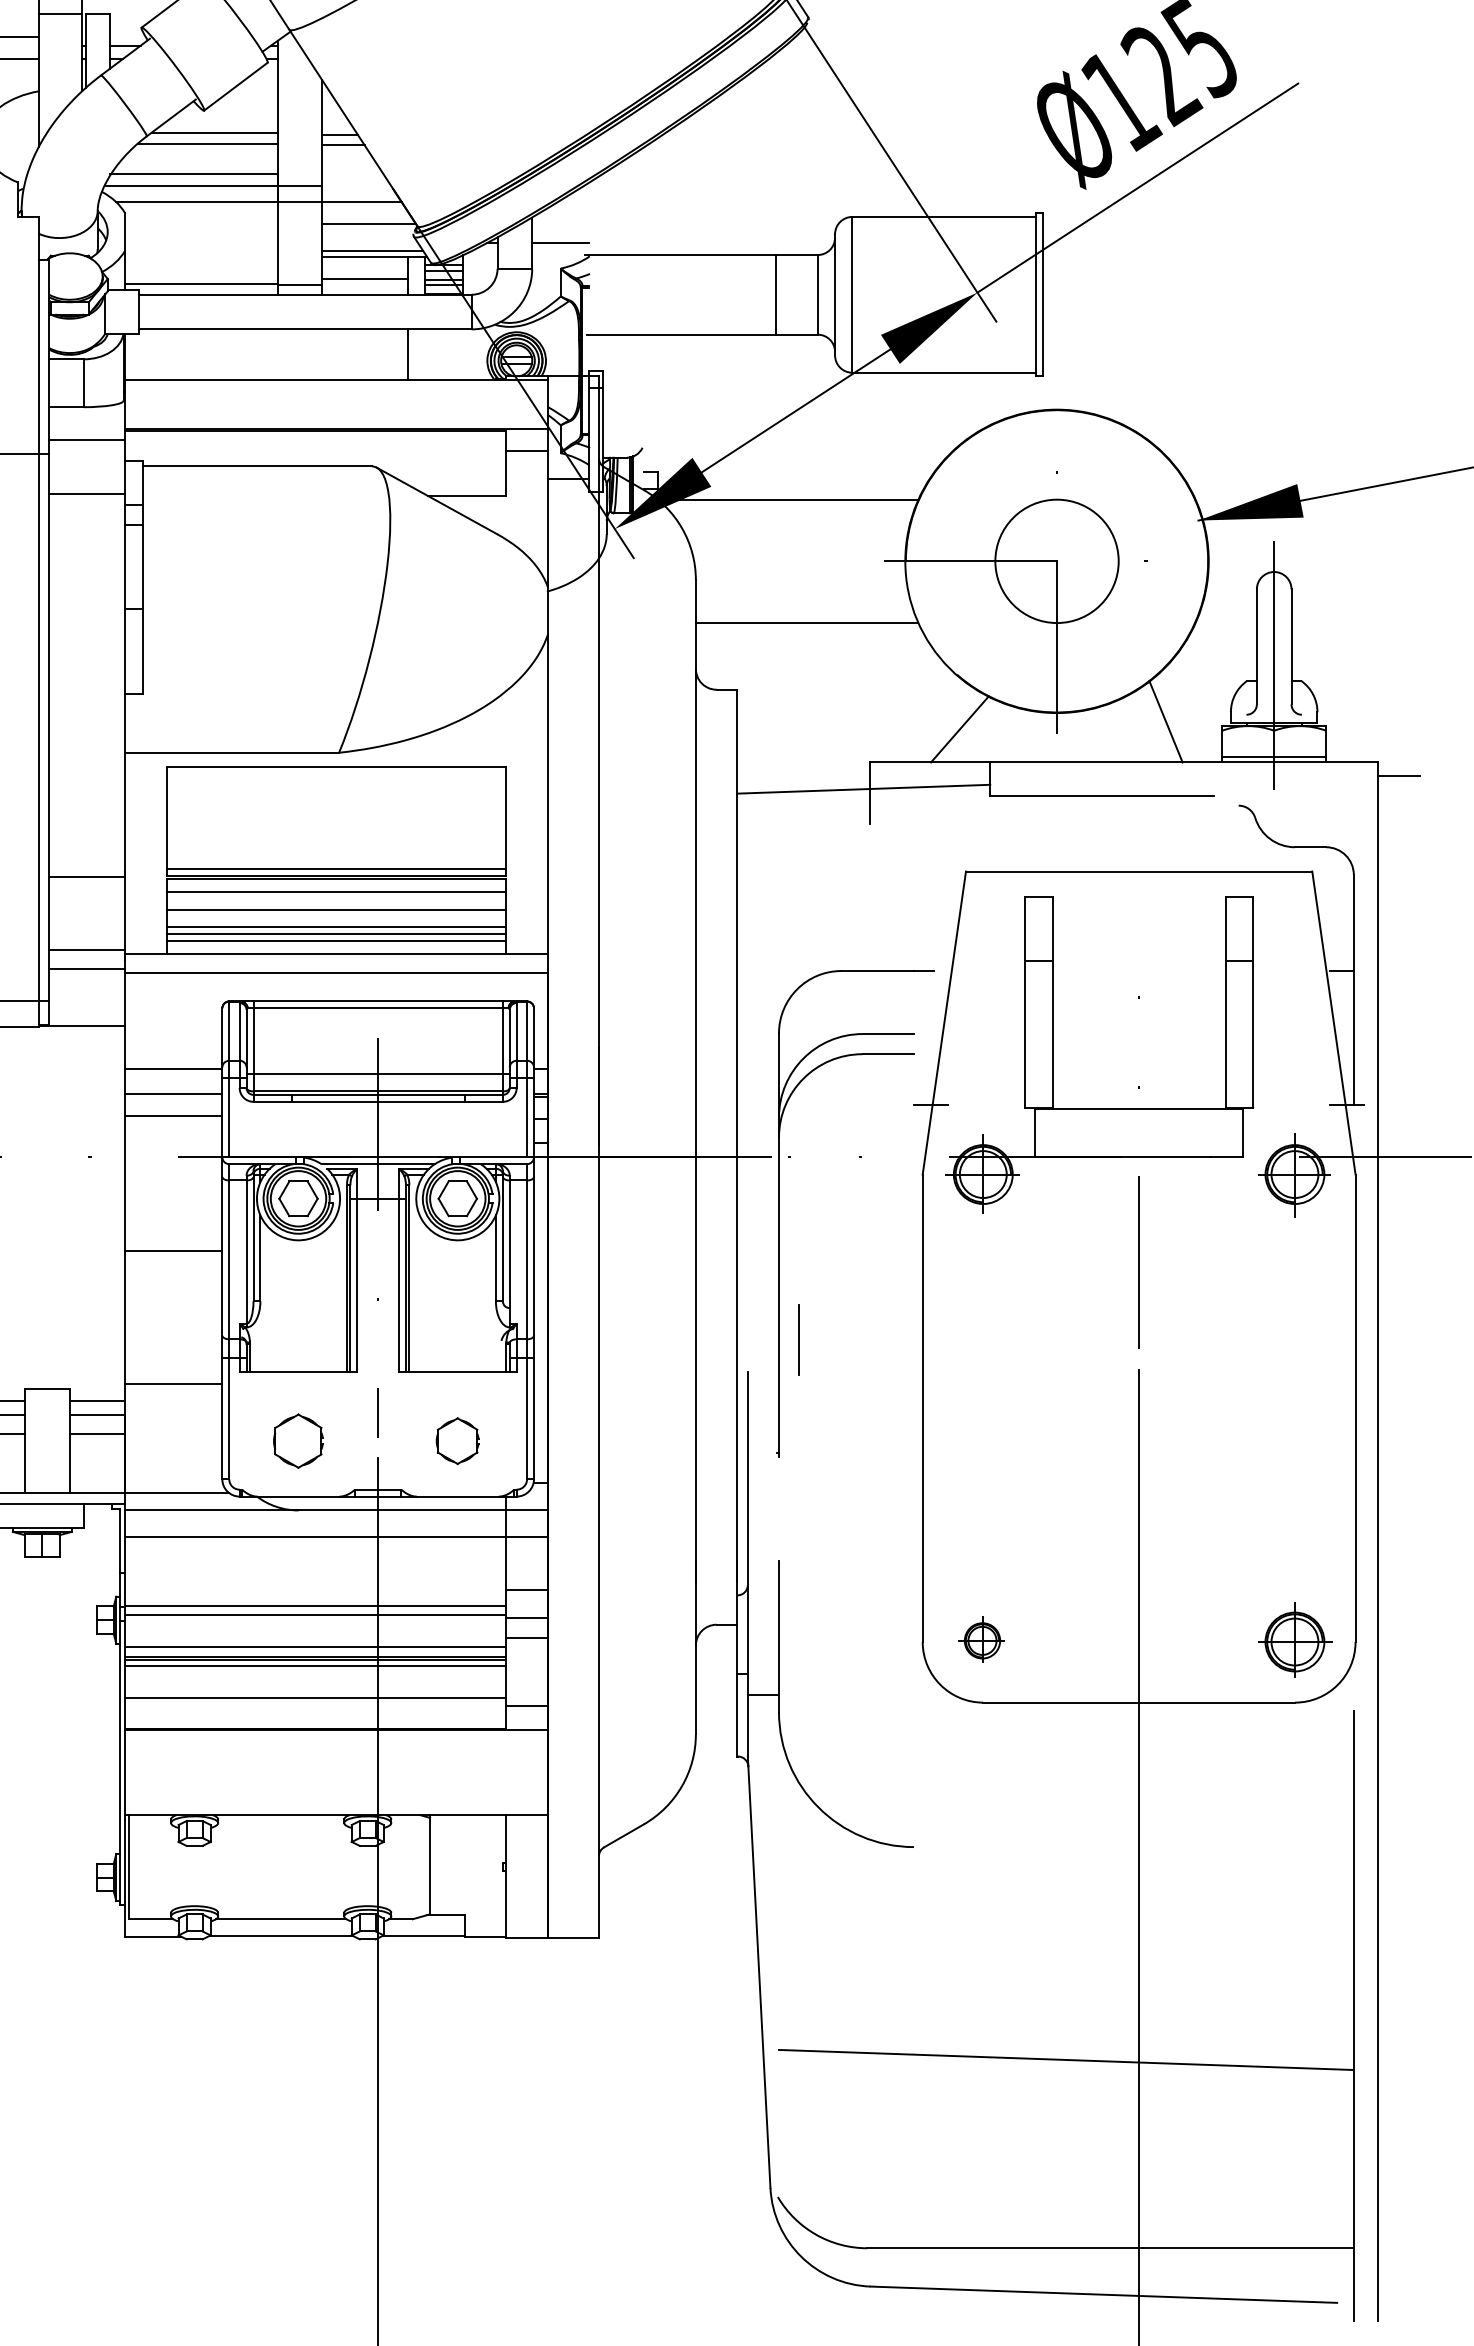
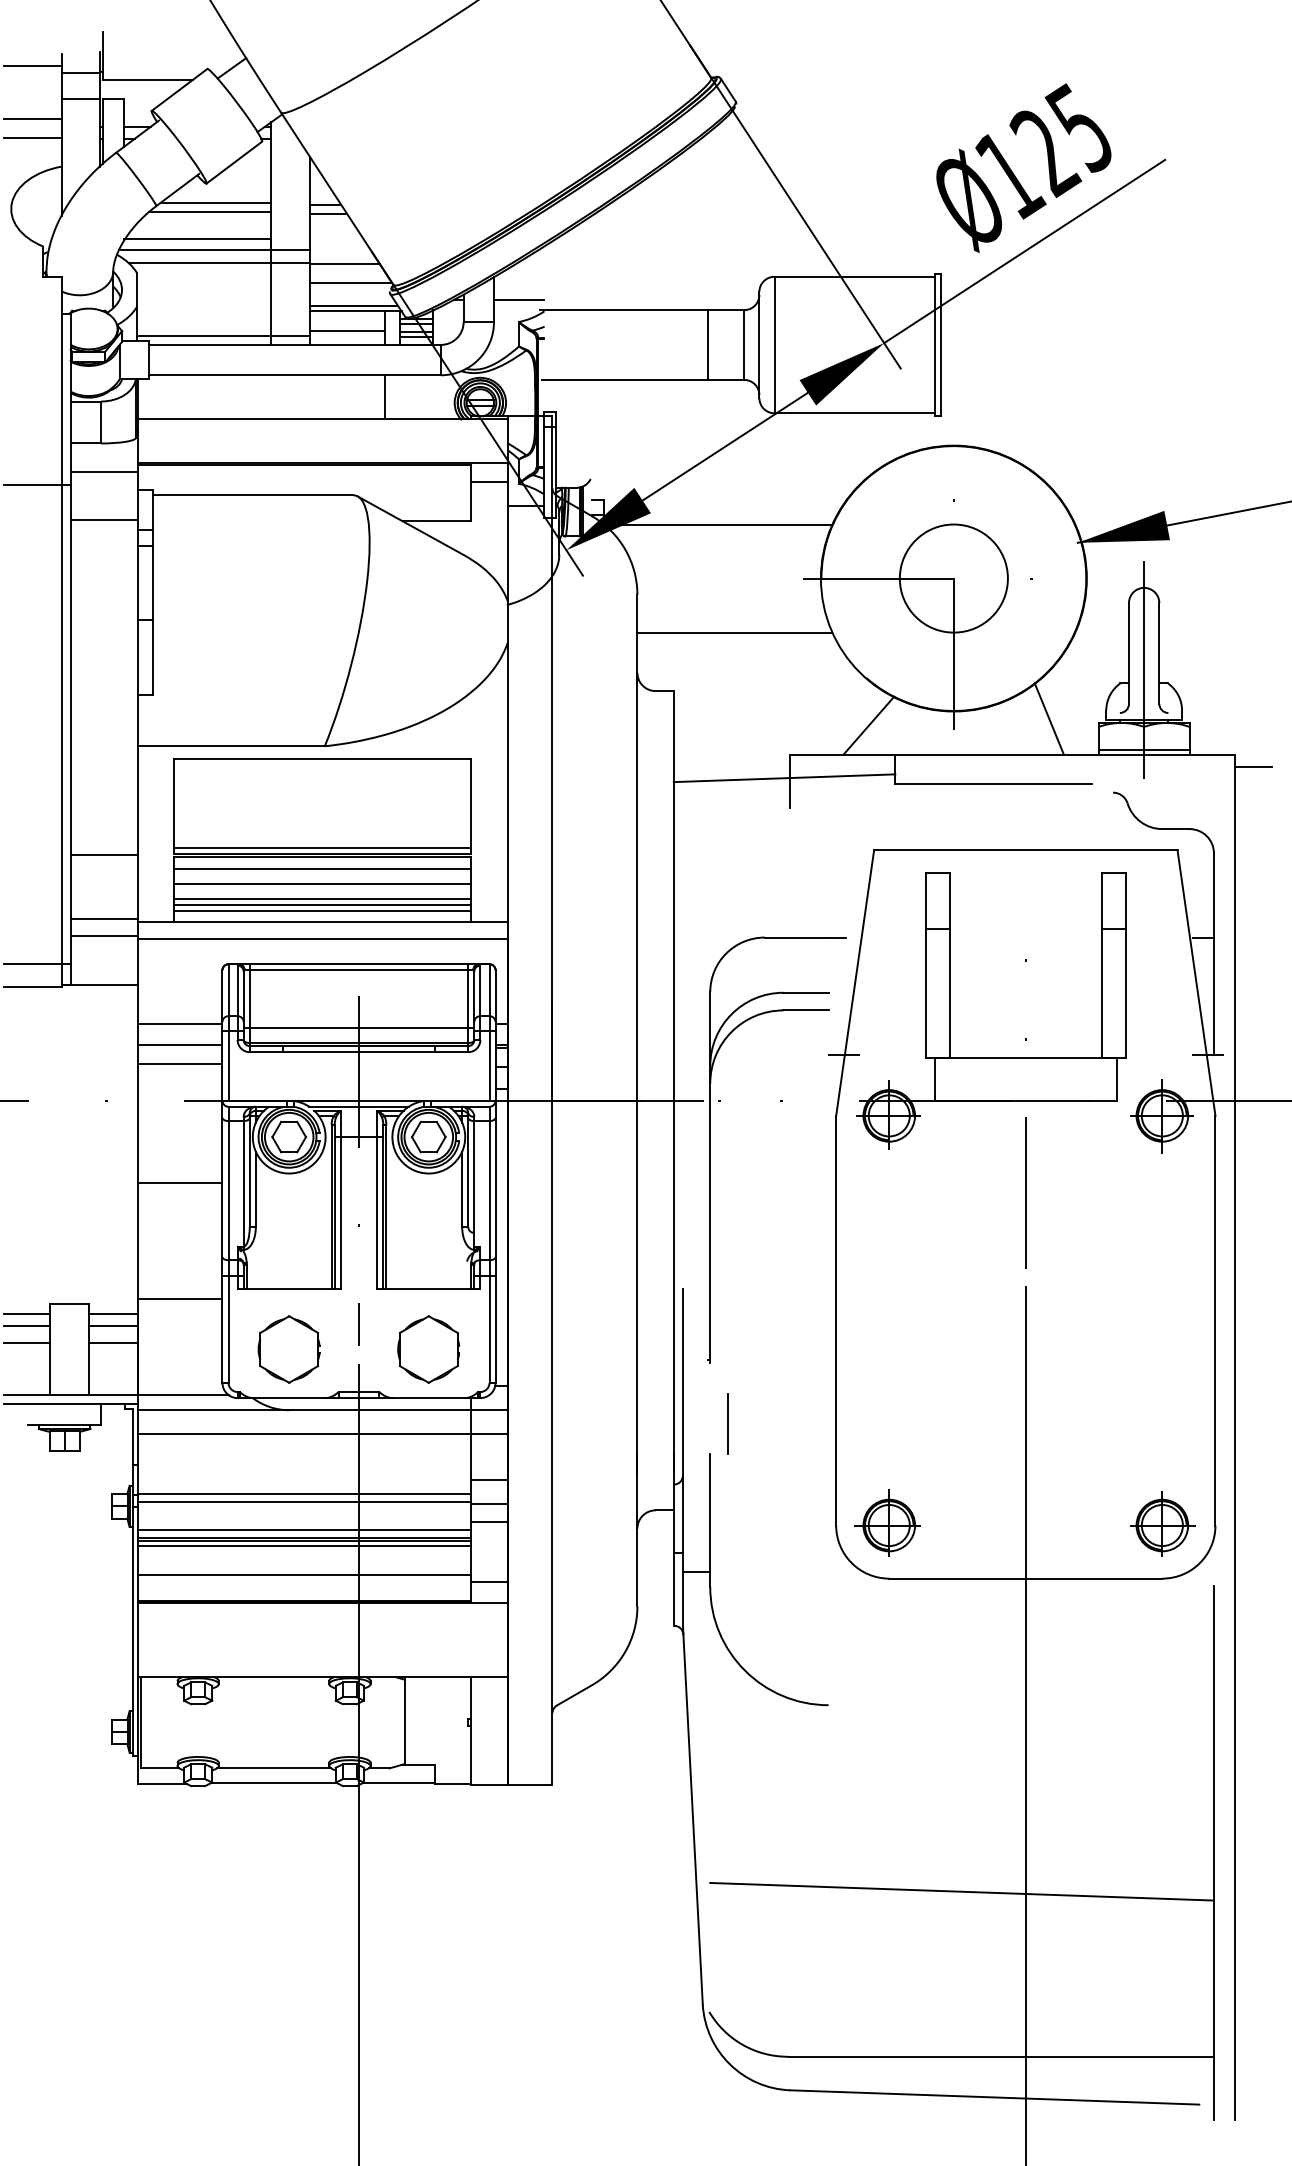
line: (798, 1339) -> (727, 1423), moved
part: (297, 1441) -> (288, 1349), size x1.43
part: (457, 1441) -> (428, 1349), size x1.67
part: (981, 1638) -> (887, 1522), size x1.67

